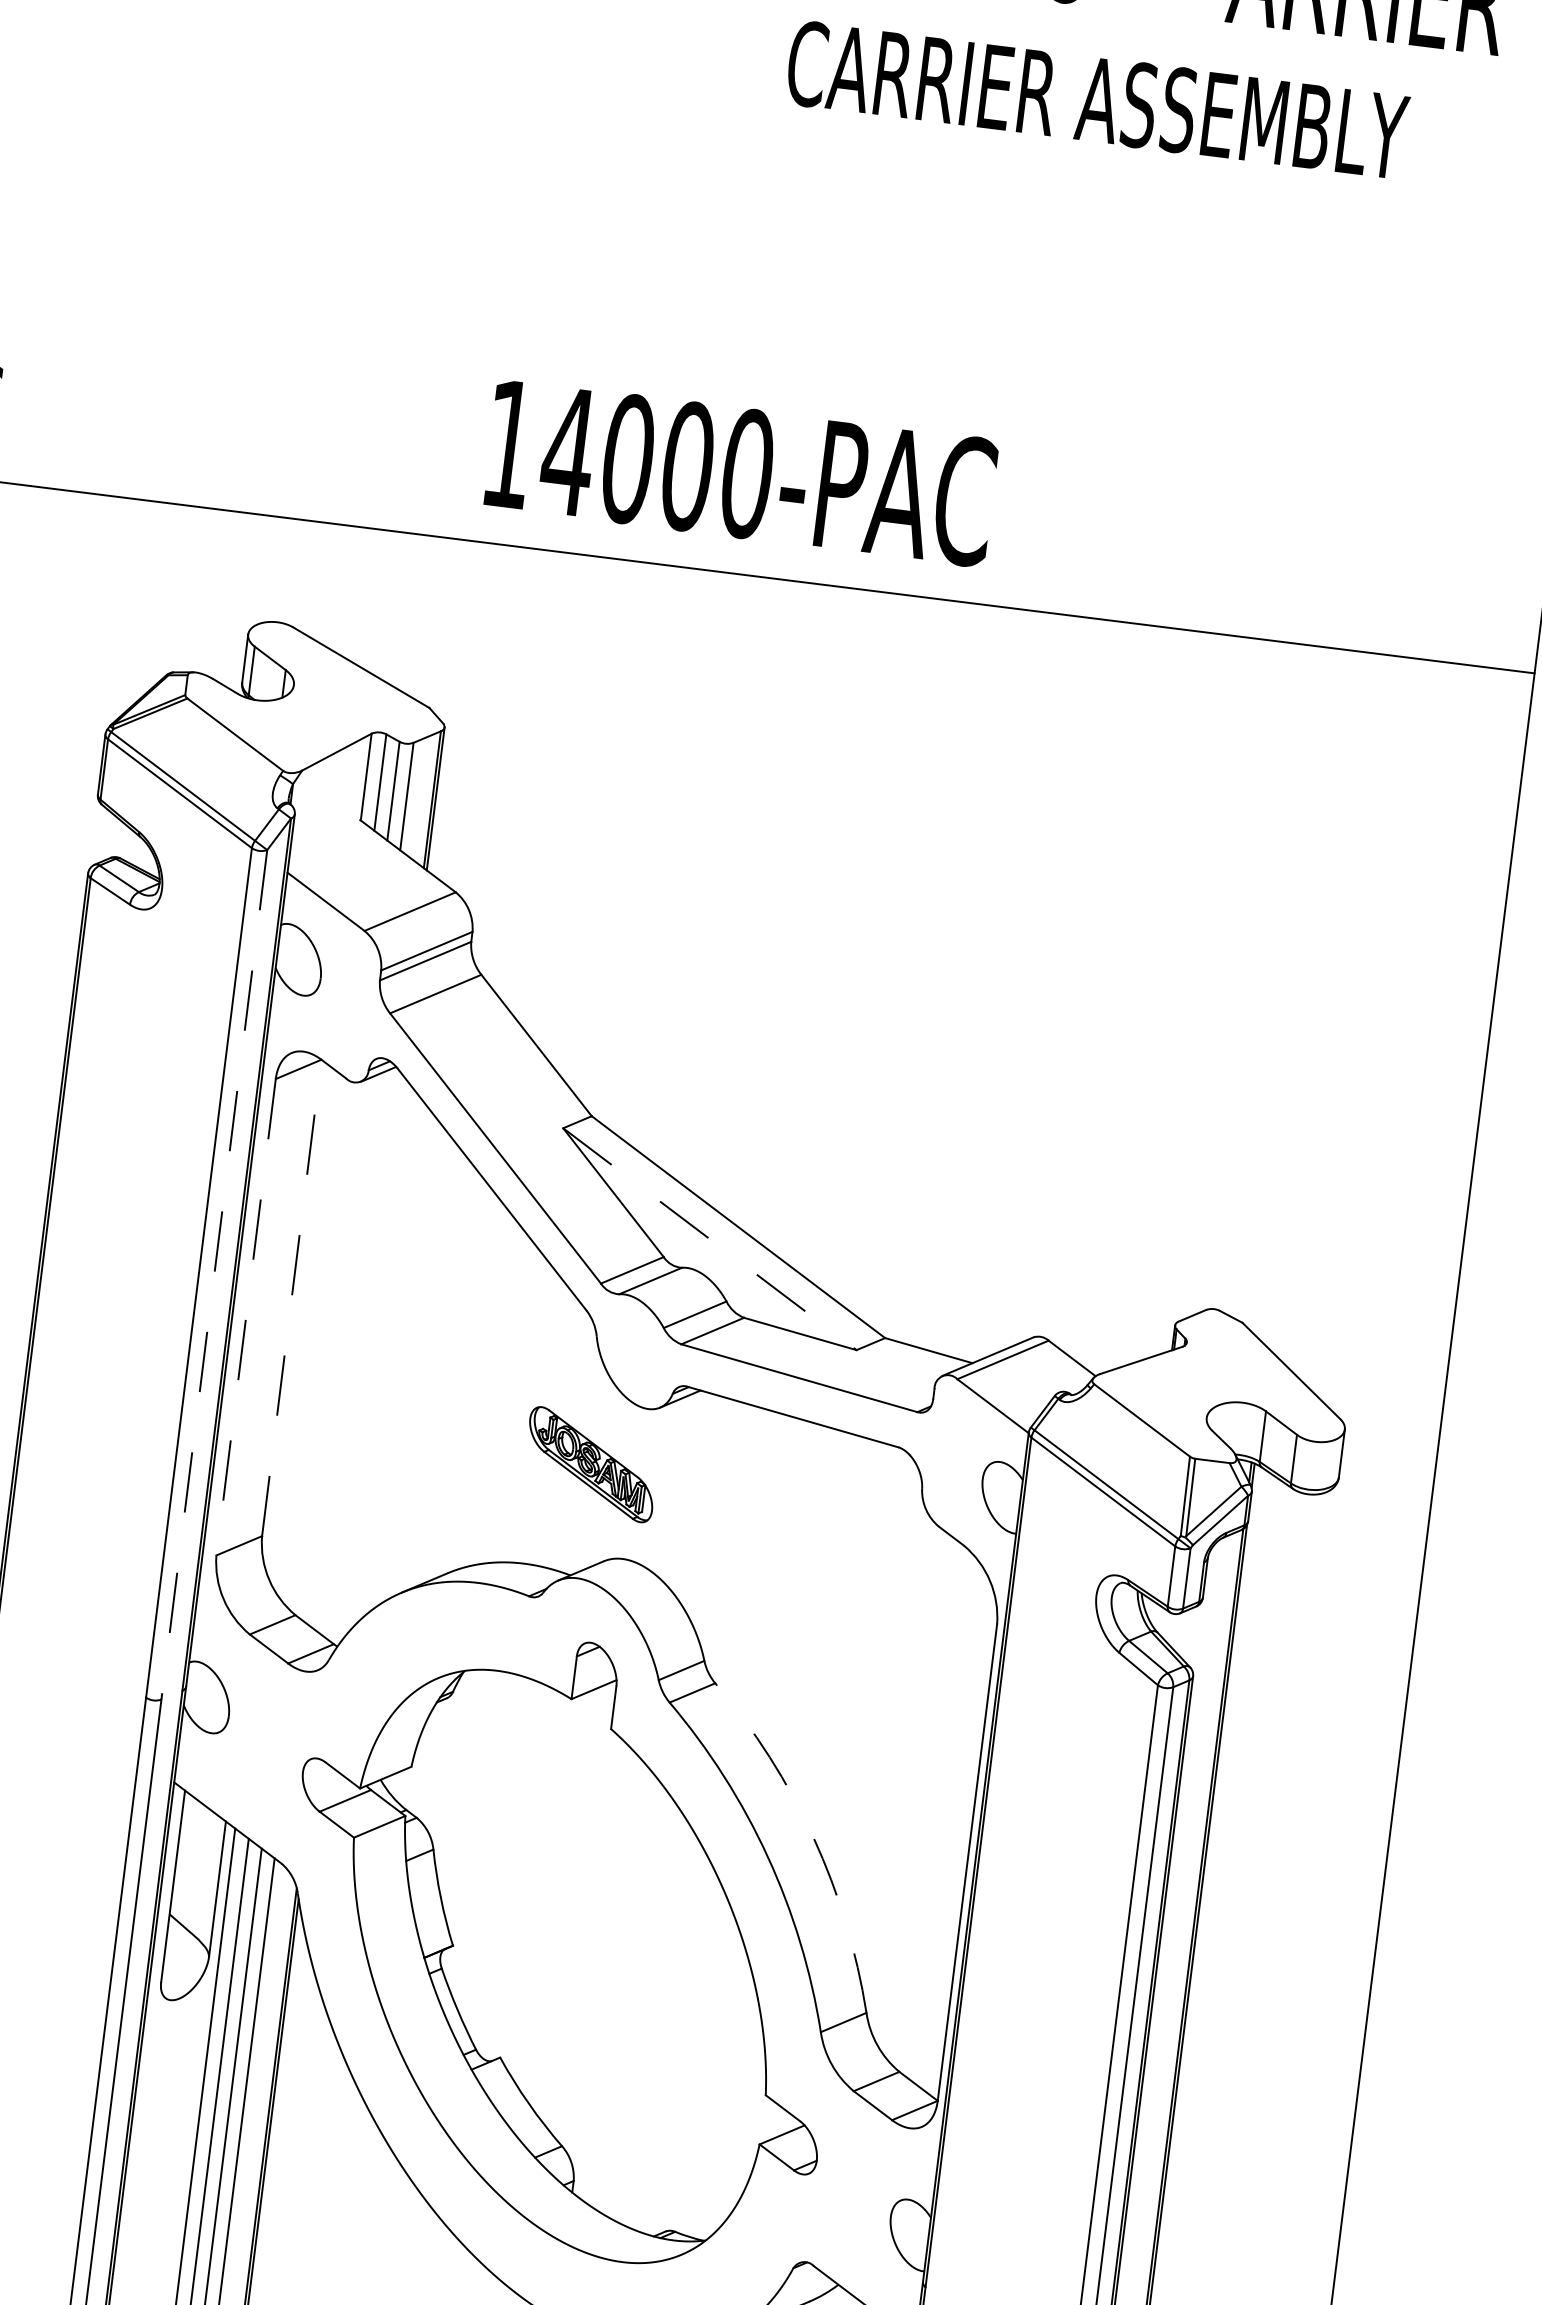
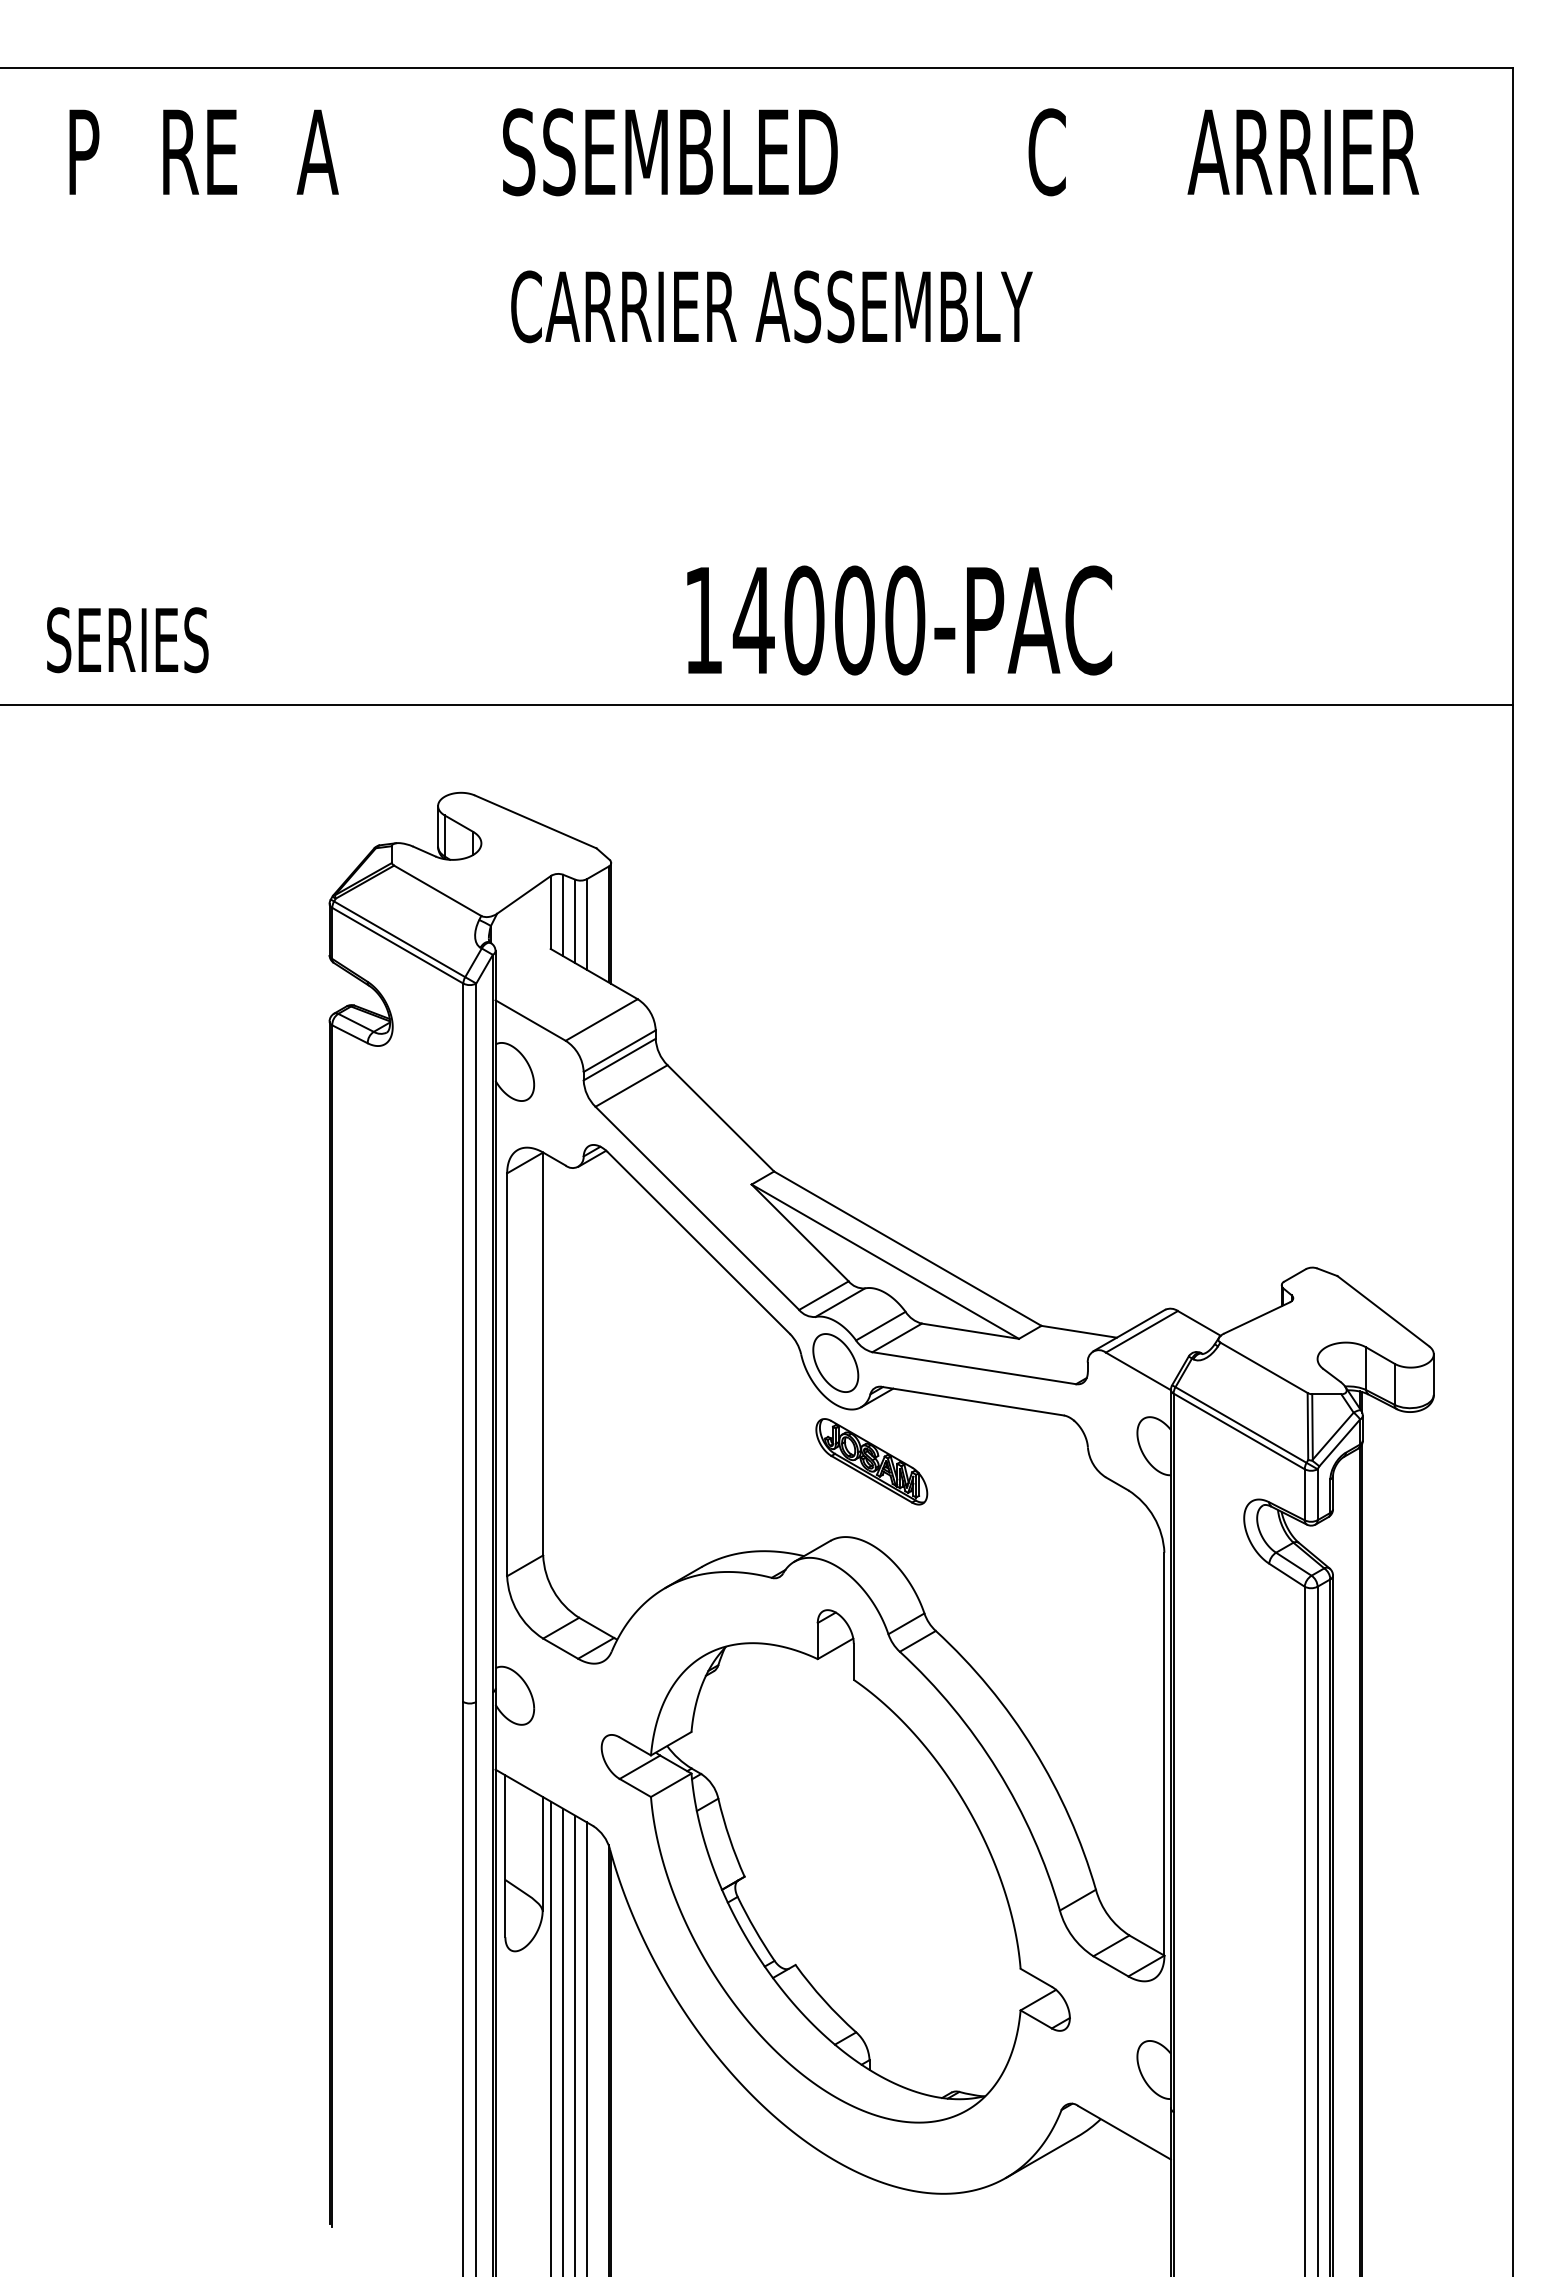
text: (1097, 99) -> (771, 306), moved
text: (740, 473) -> (899, 620), moved
line: (710, 1238) -> (885, 1261), dashed -> solid
line: (214, 1275) -> (476, 1343), dashed -> solid
line: (292, 1297) -> (543, 1353), dashed -> solid
line: (246, 1318) -> (507, 1375), dashed -> solid
part: (636, 1351) -> (835, 1362), added
part: (590, 1464) -> (871, 1461), moved
arc: (813, 1837) -> (1033, 1749), dashed -> solid

